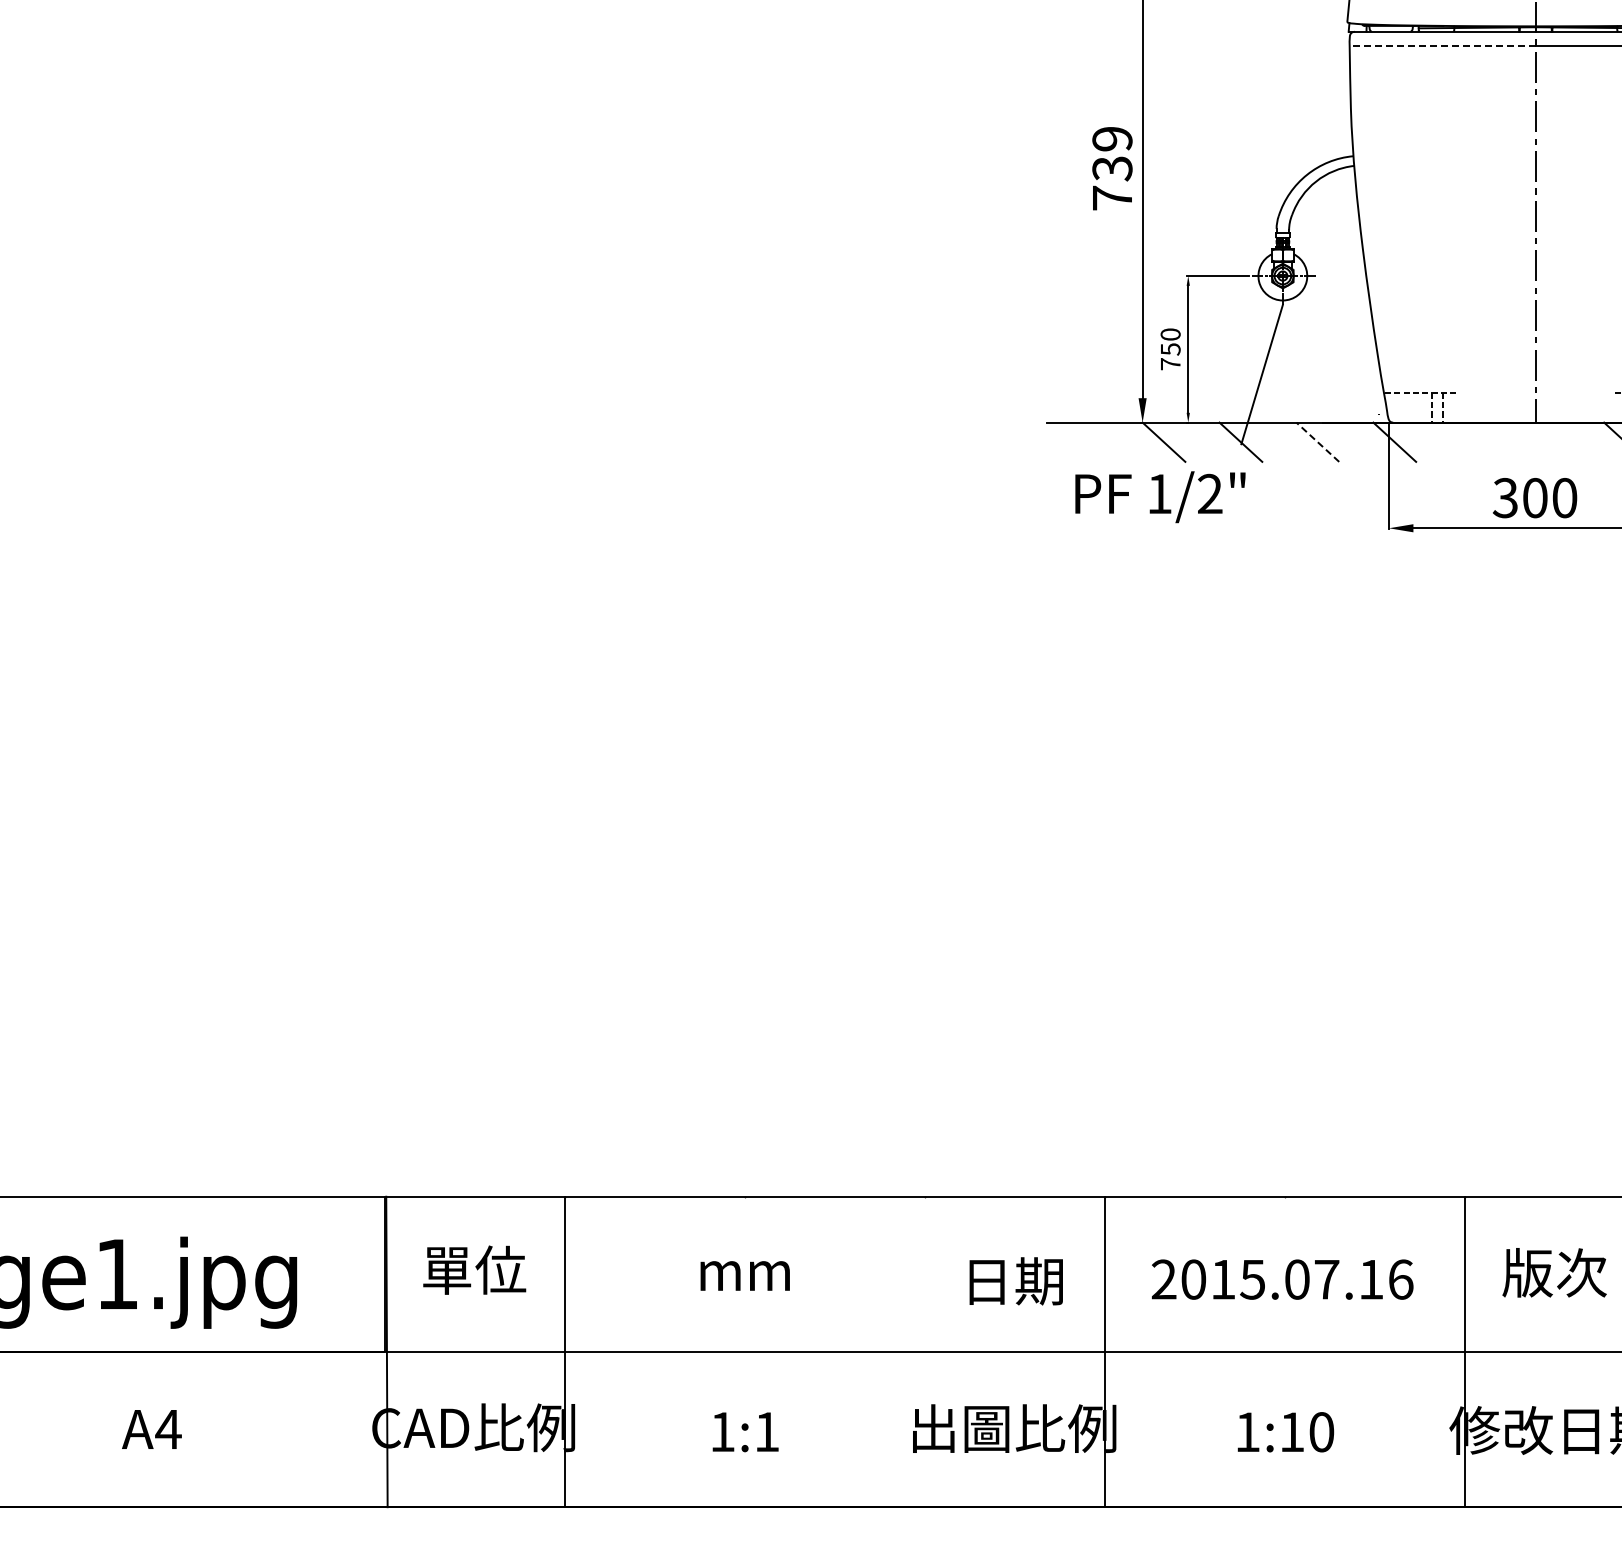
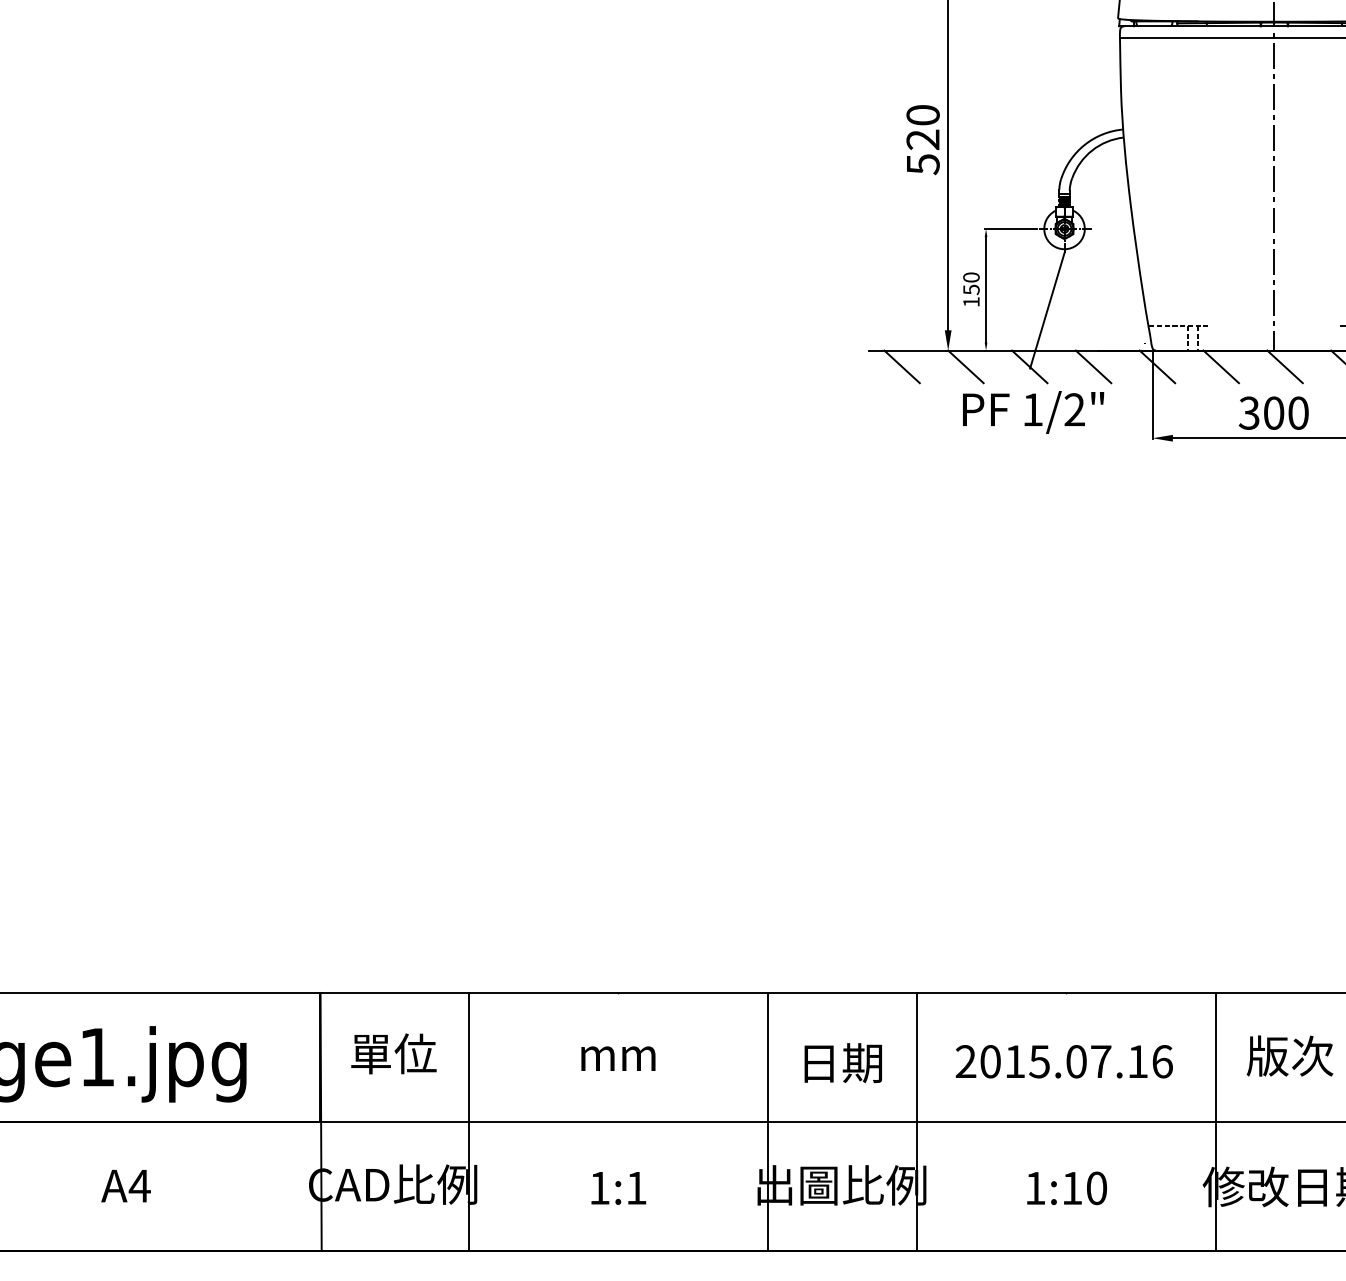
line: (1442, 46) -> (1197, 38), dashed -> solid
text: (1112, 168) -> (923, 139), 739 -> 520
text: (1170, 364) -> (971, 302), 750 -> 150
line: (1086, 441) -> (901, 366), added
line: (1317, 441) -> (1093, 366), dashed -> solid
line: (1471, 441) -> (1221, 366), added
line: (1548, 441) -> (1284, 366), added
text: (1160, 497) -> (1033, 412), moved
line: (925, 1351) -> (768, 1121), added

